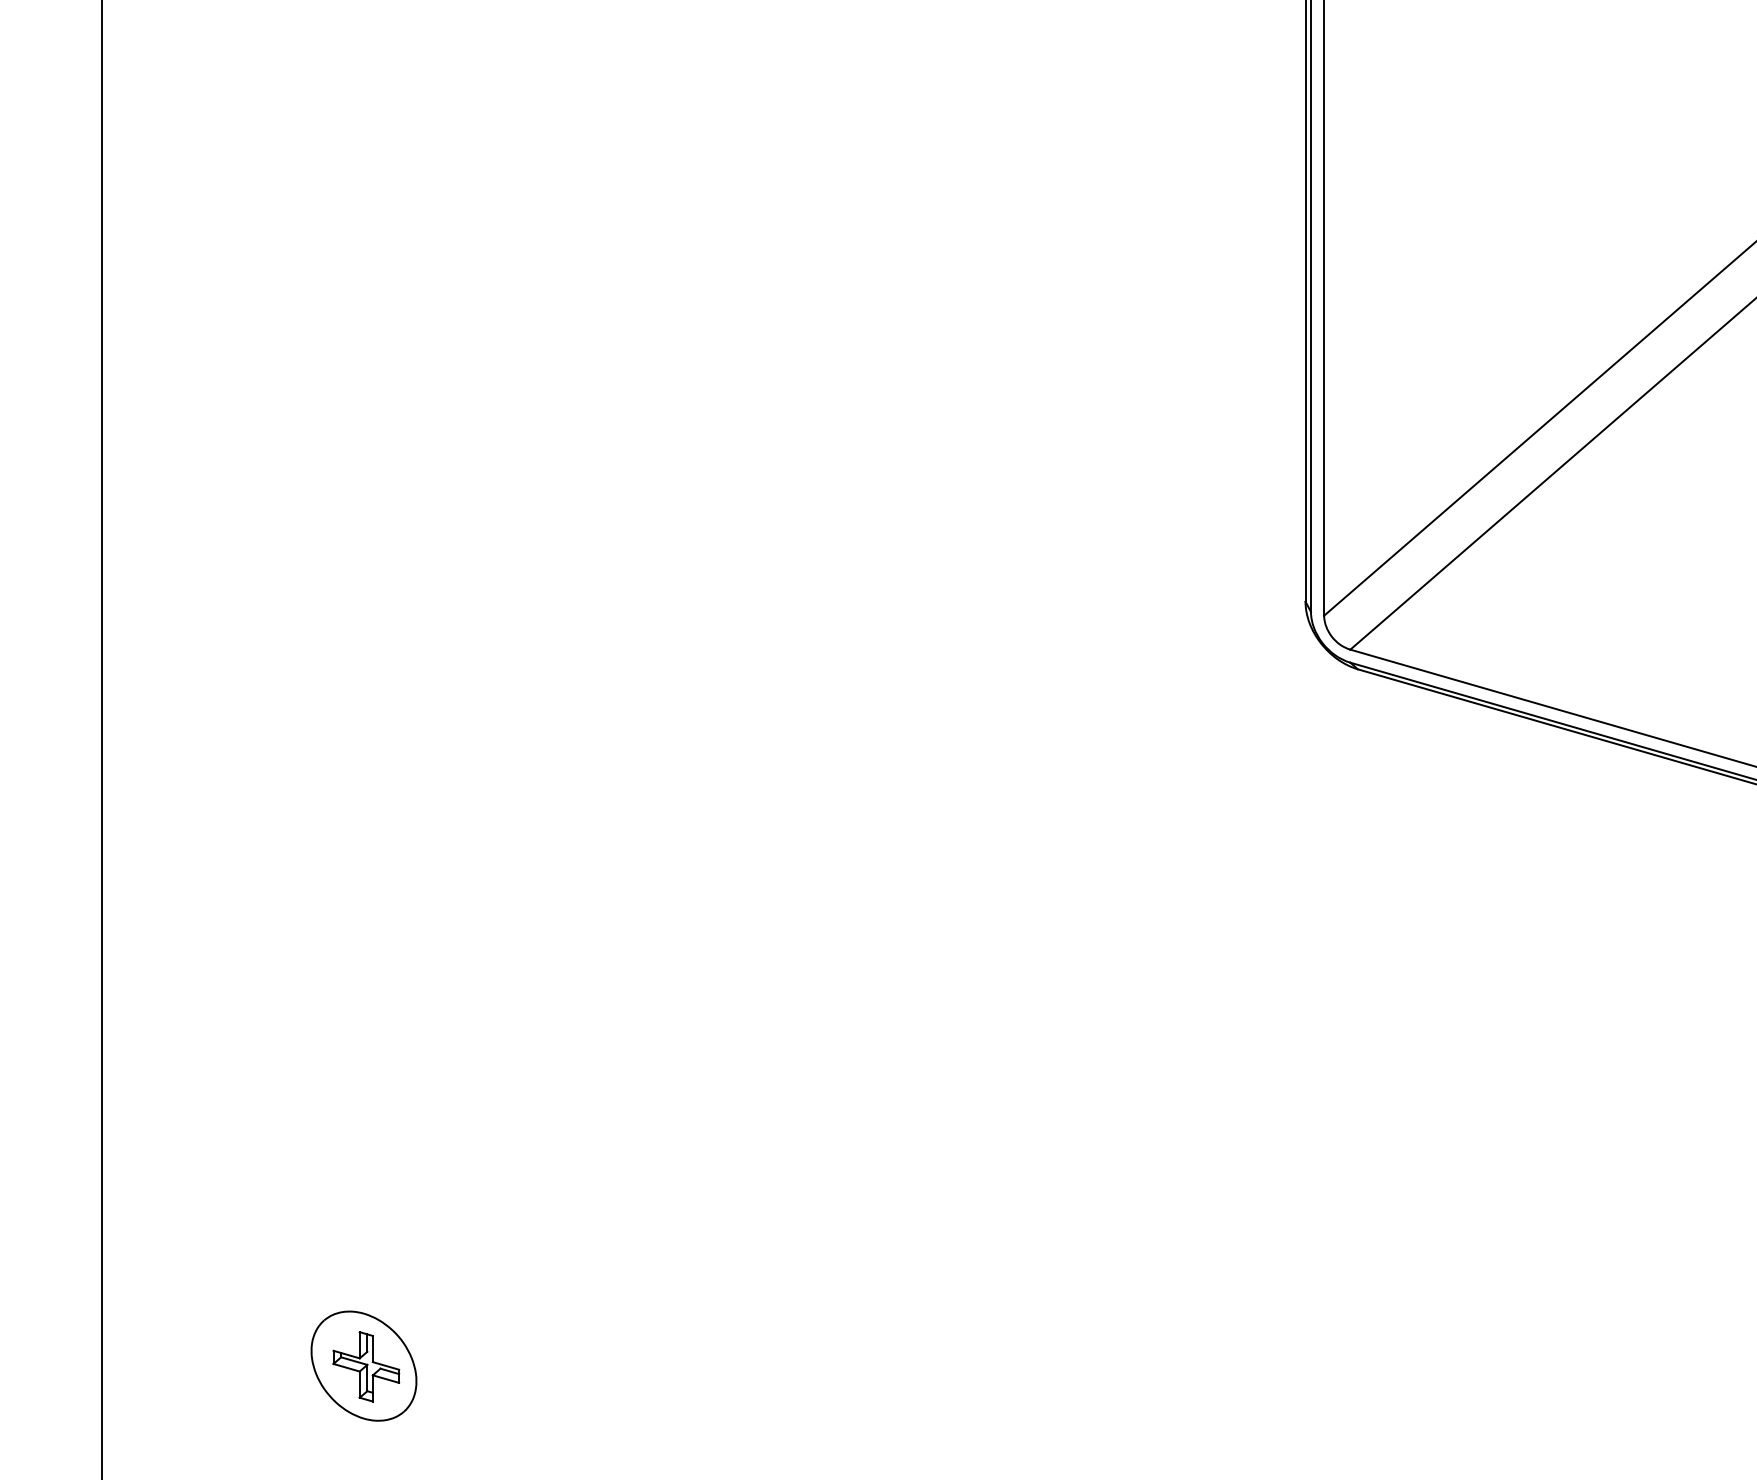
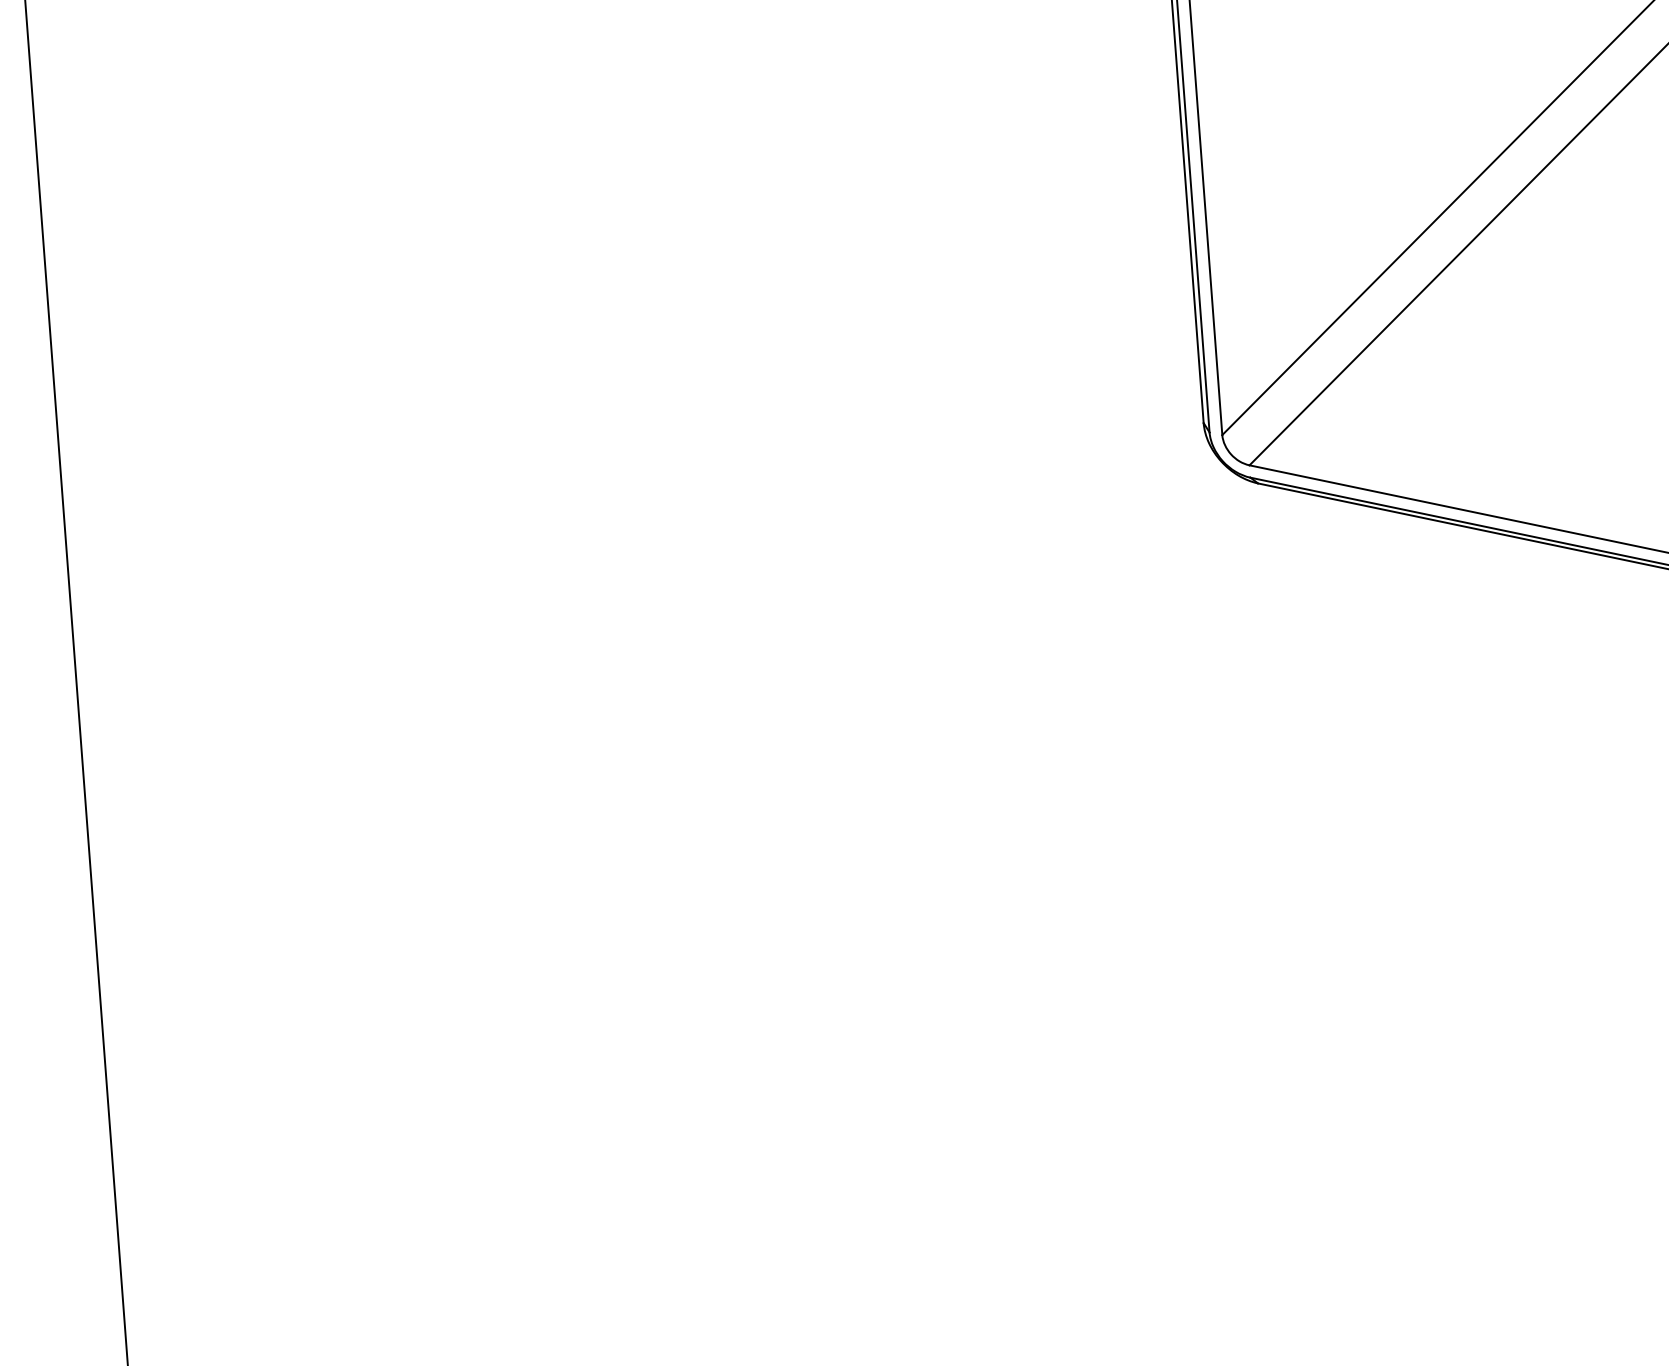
part: (363, 1365) -> (365, 1213), removed

